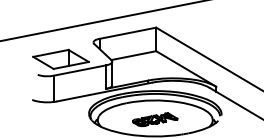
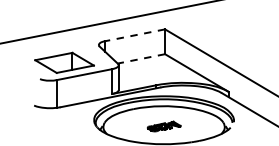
line: (128, 33) -> (135, 35), solid -> dashed
line: (133, 55) -> (141, 58), solid -> dashed
part: (155, 119) -> (164, 126), size x0.7

